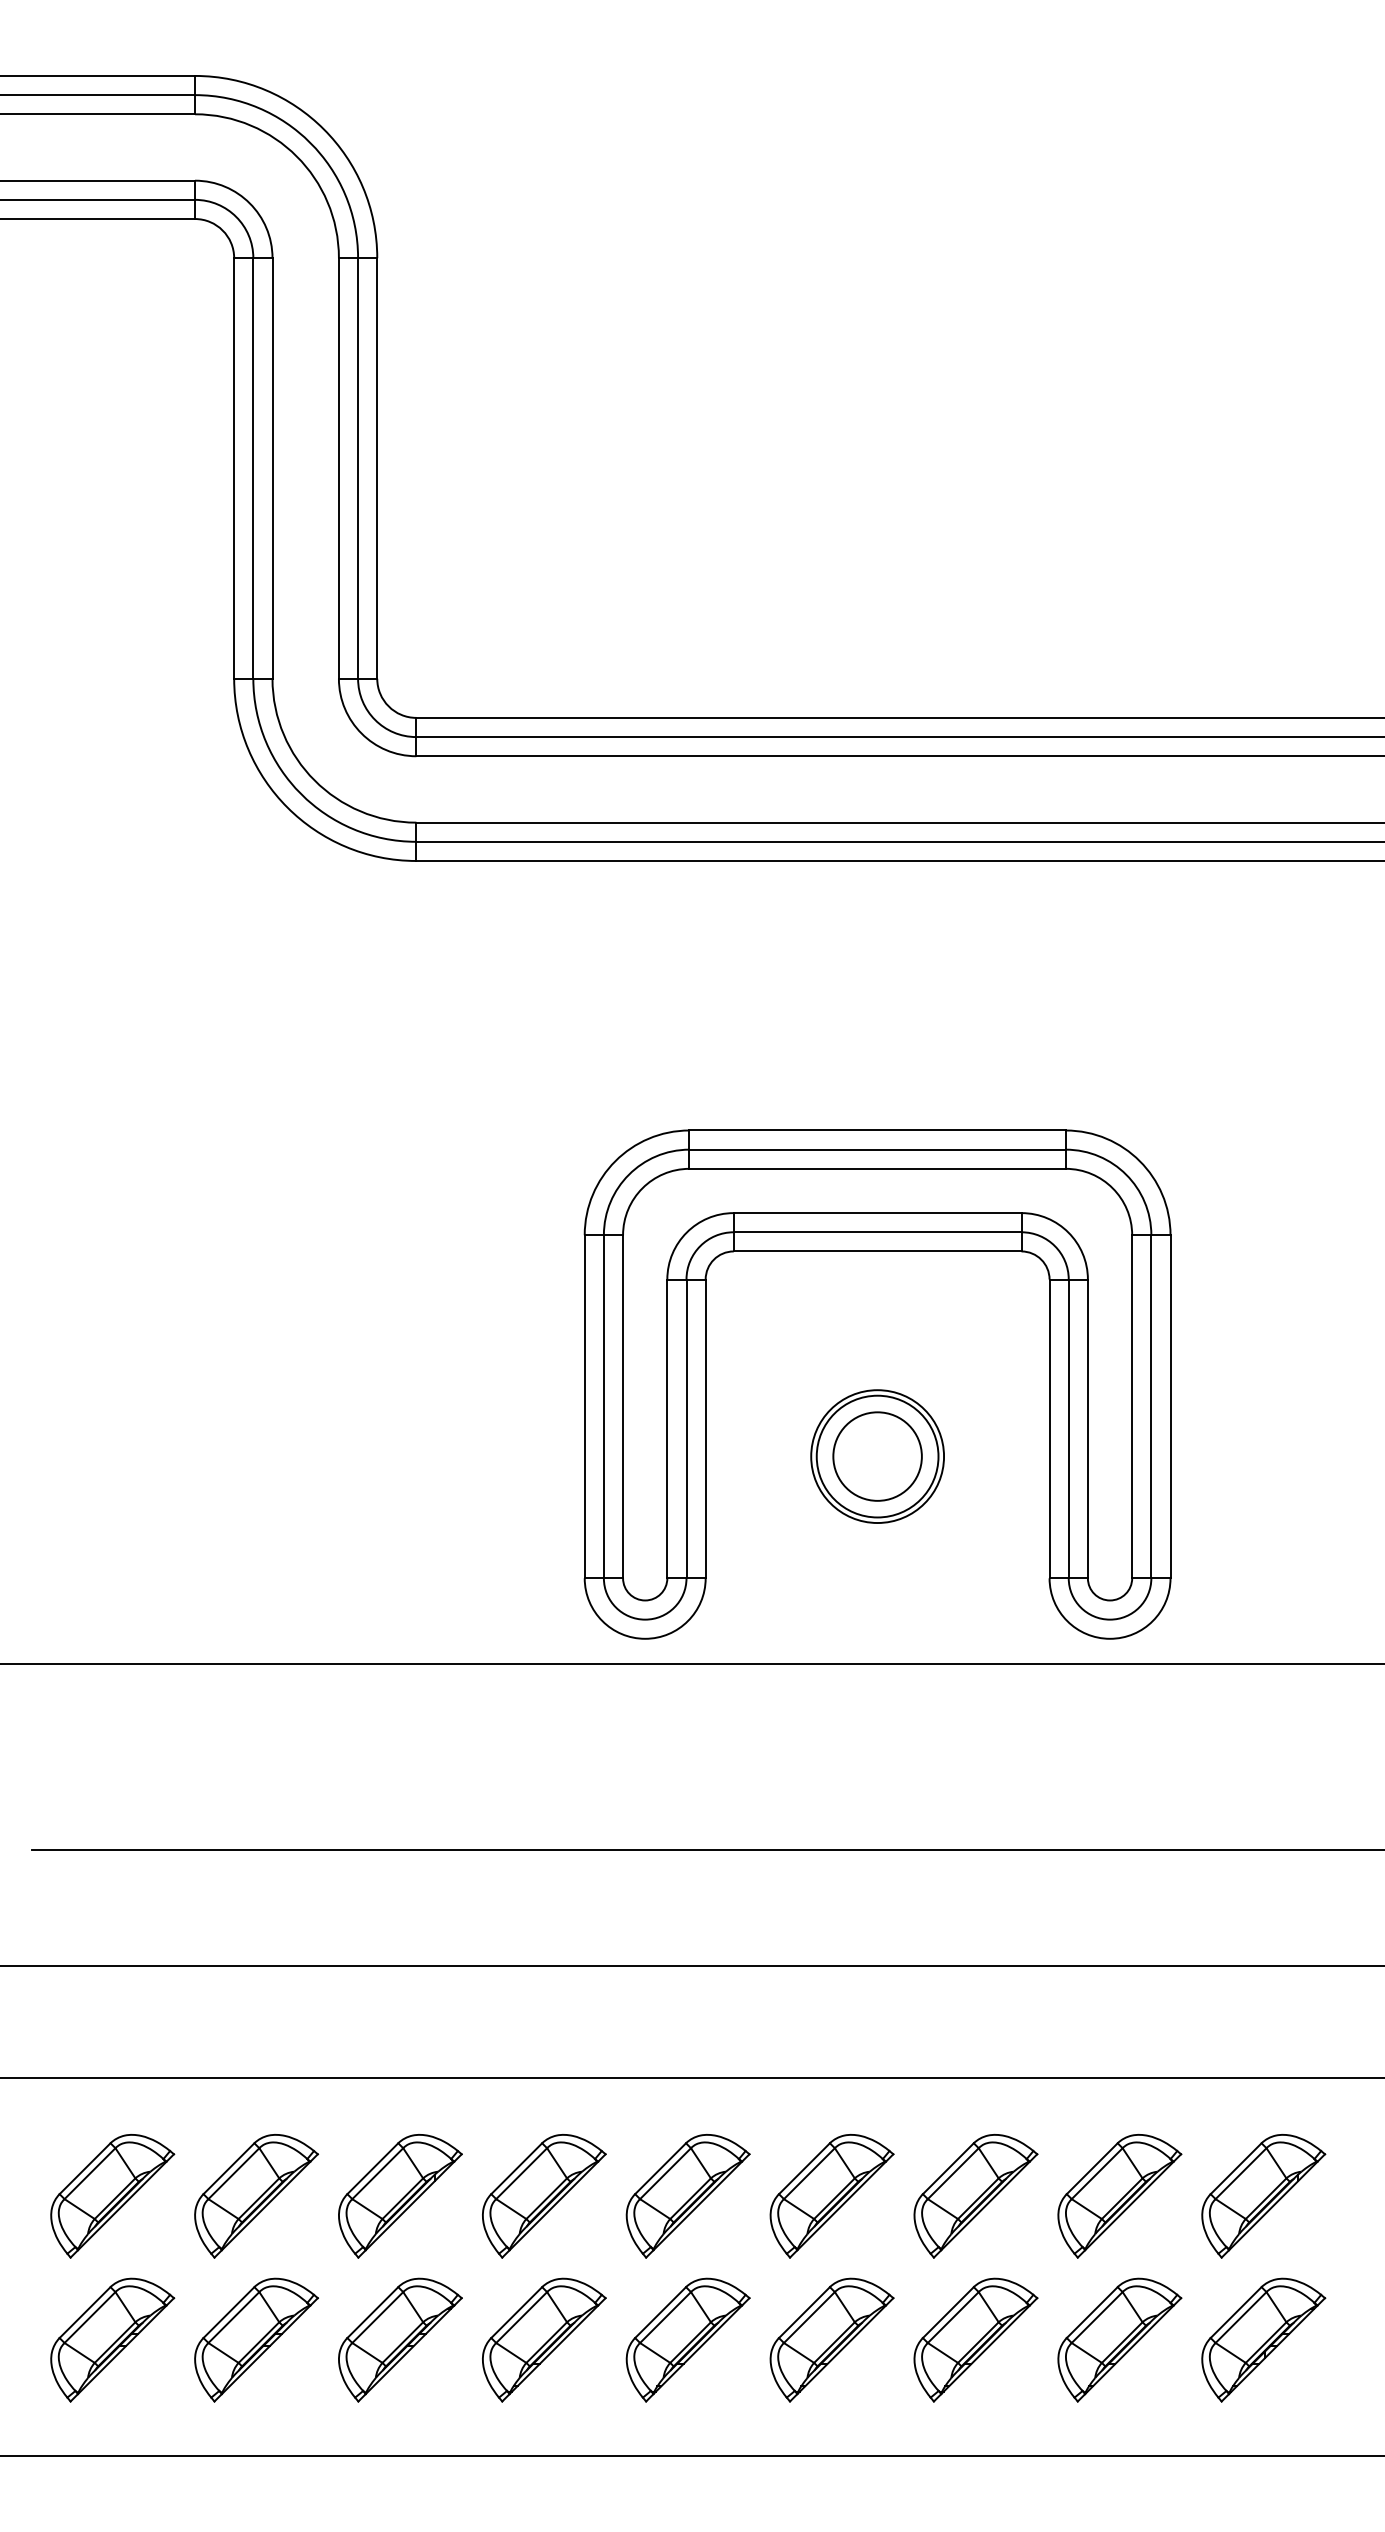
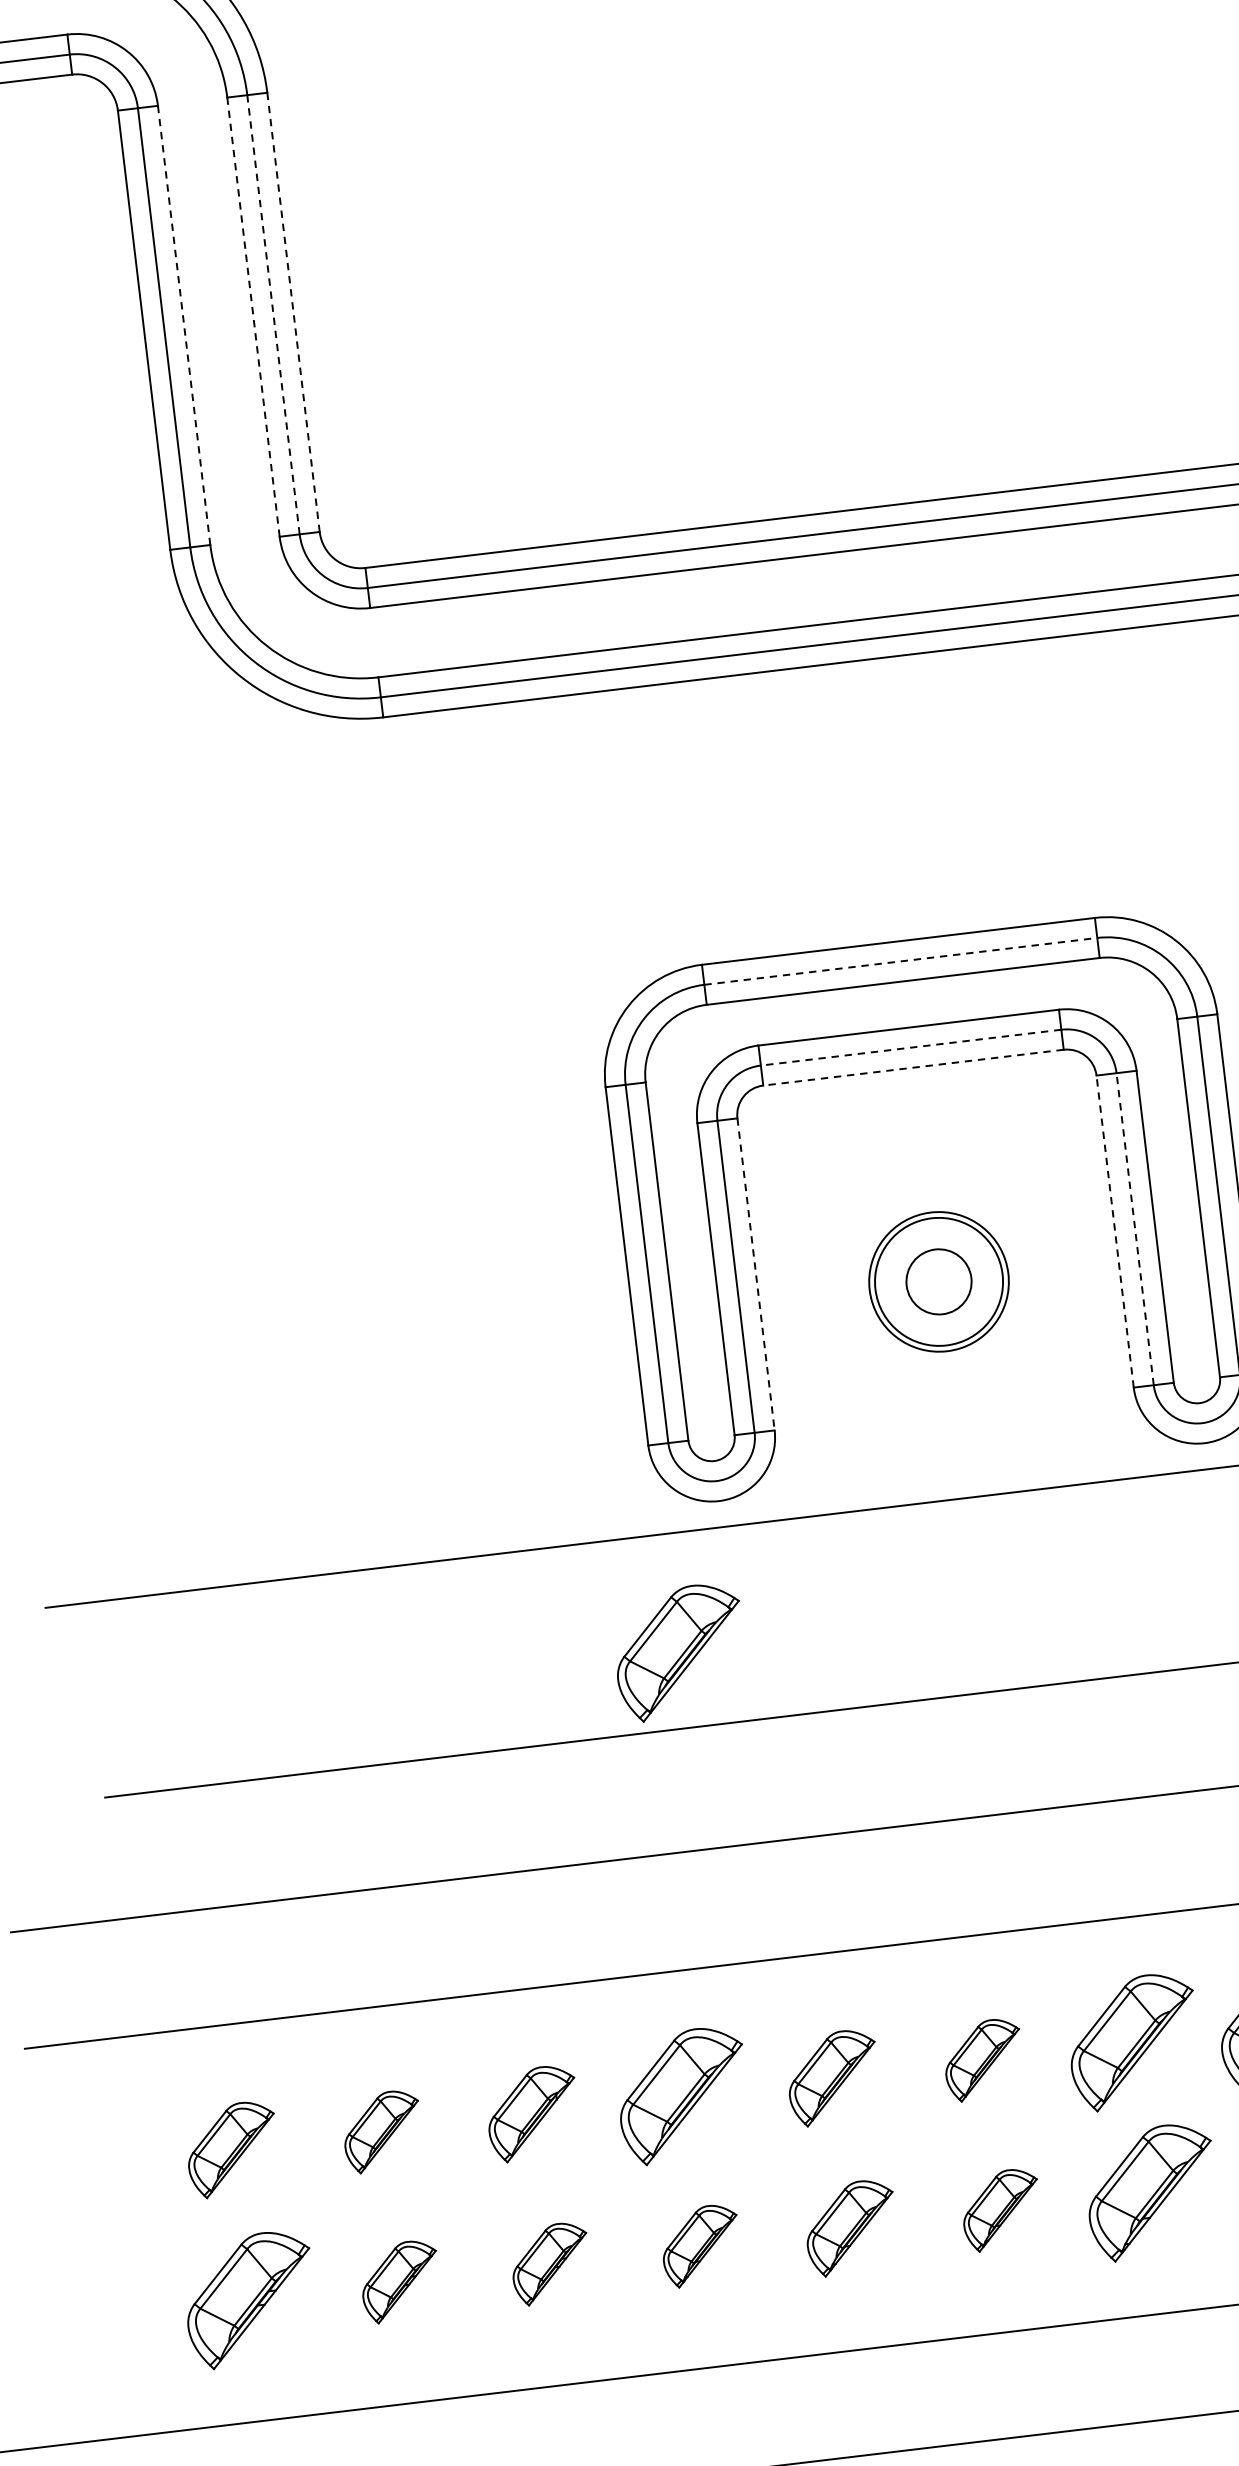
line: (338, 467) -> (252, 316), solid -> dashed
line: (272, 468) -> (184, 325), solid -> dashed
line: (358, 468) -> (273, 314), solid -> dashed
line: (377, 468) -> (293, 312), solid -> dashed
line: (878, 1149) -> (901, 961), solid -> dashed
line: (877, 1232) -> (911, 1047), solid -> dashed
line: (877, 1251) -> (913, 1067), solid -> dashed
line: (1049, 1428) -> (1115, 1231), solid -> dashed
line: (1068, 1428) -> (1134, 1228), solid -> dashed
line: (705, 1429) -> (755, 1275), solid -> dashed
circle: (877, 1456) -> (938, 1281), size x0.7
part: (591, 1777) -> (680, 1652), added
part: (112, 2196) -> (232, 2149), size x0.7
part: (256, 2196) -> (382, 2131), size x0.6
part: (400, 2196) -> (532, 2113), size x0.7
part: (687, 2196) -> (832, 2078), size x0.7
part: (831, 2196) -> (983, 2060), size x0.6
part: (256, 2339) -> (400, 2281), size x0.6
part: (400, 2339) -> (550, 2263), size x0.6
part: (544, 2339) -> (701, 2245), size x0.6
part: (687, 2339) -> (850, 2227), size x0.7
part: (831, 2339) -> (1000, 2209), size x0.6

